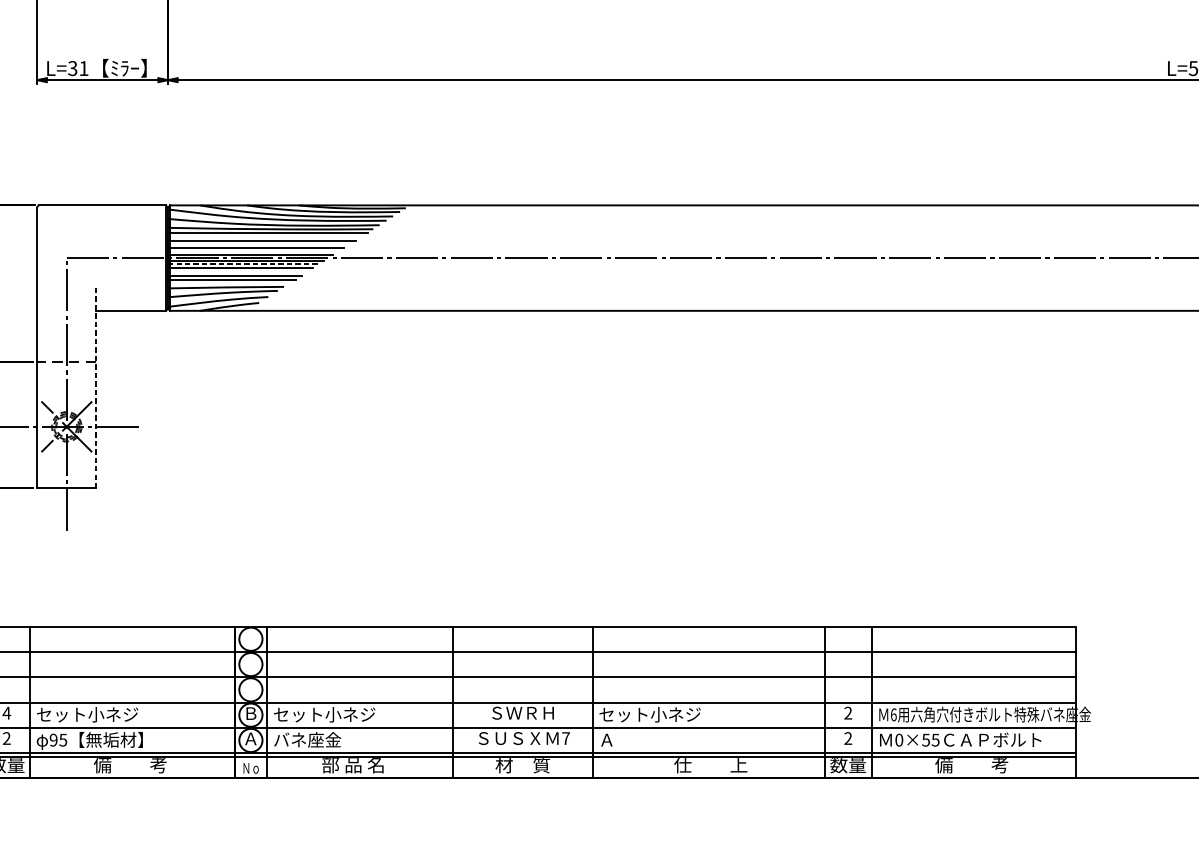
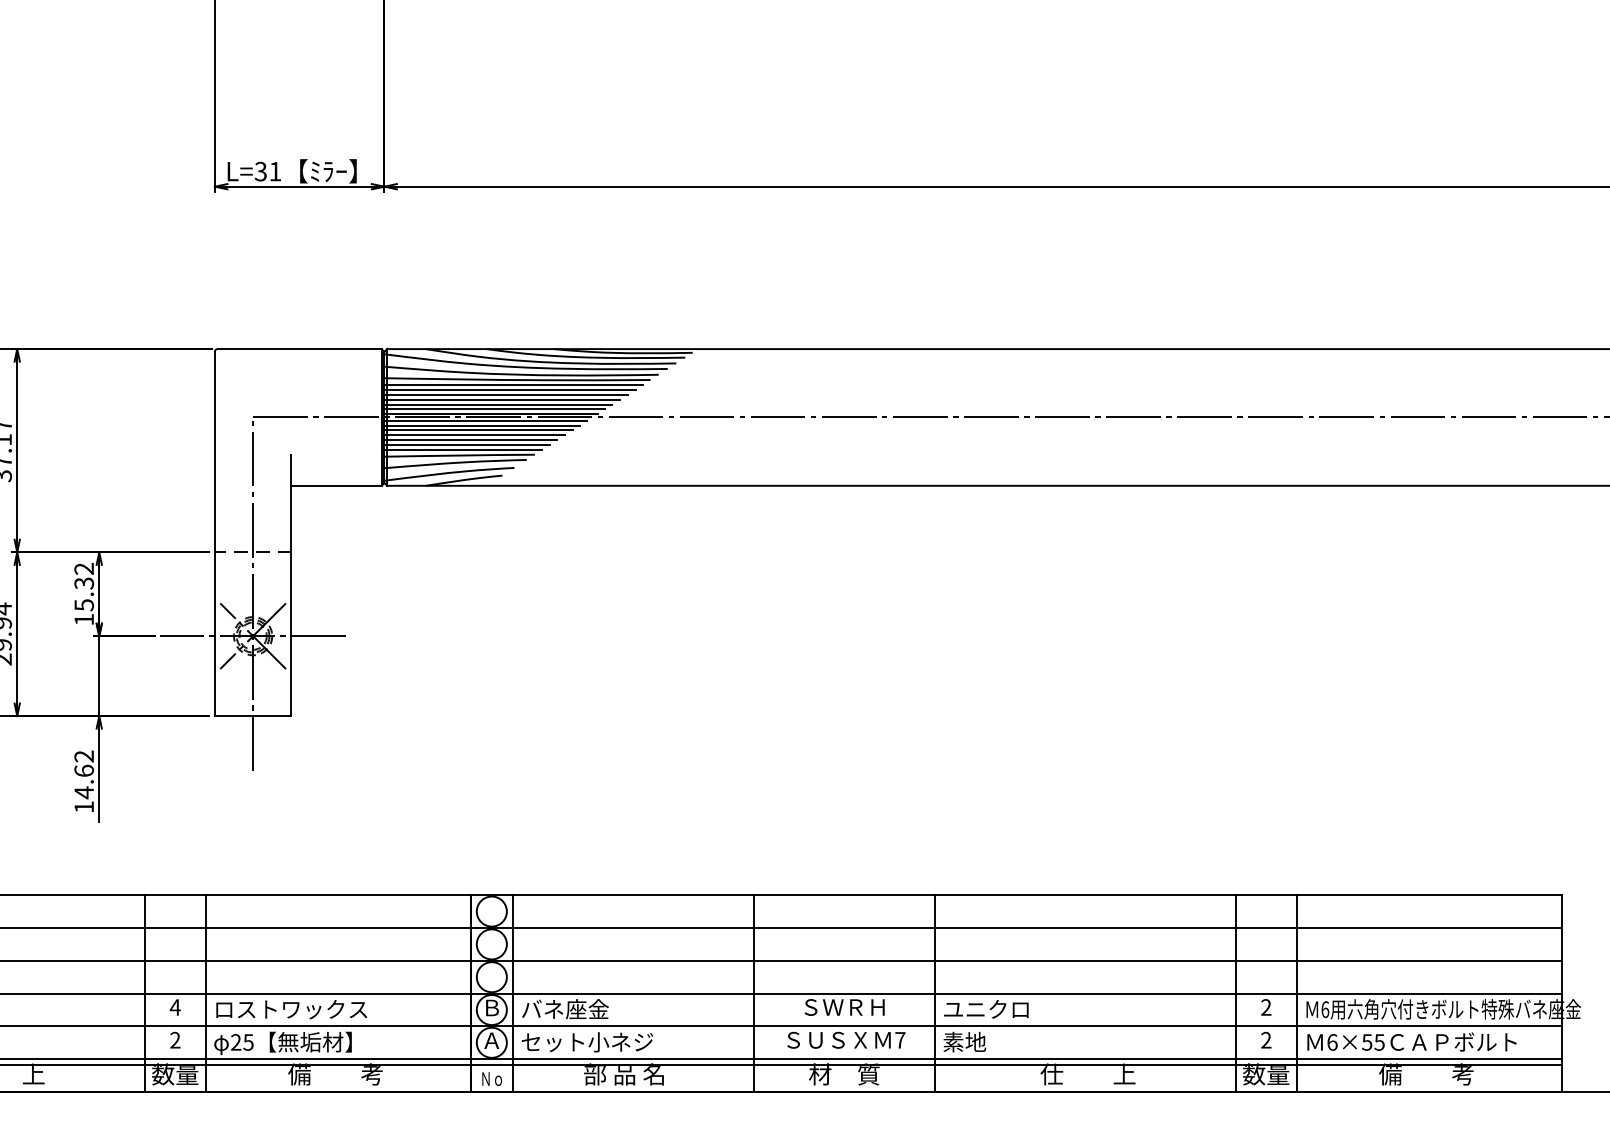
line: (264, 236) -> (509, 389), added
line: (259, 244) -> (502, 399), added
line: (252, 251) -> (494, 409), added
line: (243, 264) -> (482, 425), dashed -> solid
line: (237, 272) -> (474, 435), added
line: (228, 283) -> (462, 450), added
line: (96, 387) -> (291, 585), dashed -> solid
text: (95, 714) -> (290, 1009), セット小ネジ -> ロストワックス
text: (324, 714) -> (587, 1009), セット小ネジ -> バネ座金
text: (650, 714) -> (1009, 1009), セット小ネジ -> ユニクロ
text: (324, 739) -> (587, 1041), バネ座金 -> セット小ネジ
text: (615, 739) -> (964, 1041), Ａ -> 素地
text: (53, 740) -> (236, 1042), 95 -> 25
text: (899, 740) -> (1332, 1042), 0×55 -> 6×55

